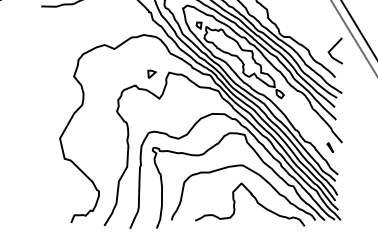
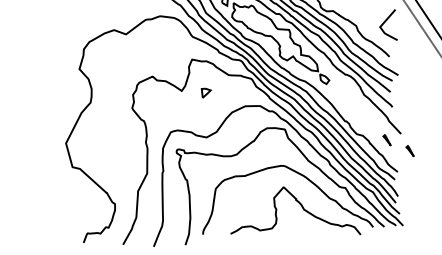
part: (151, 73) -> (205, 92), moved
part: (348, 157) -> (409, 150), added

